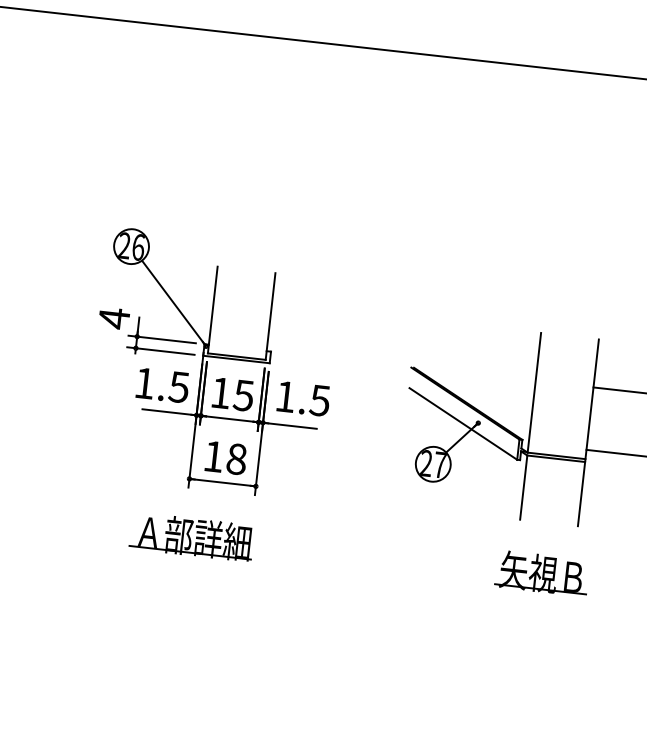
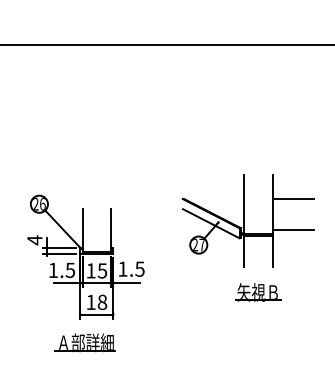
part: (209, 397) -> (85, 273), moved

